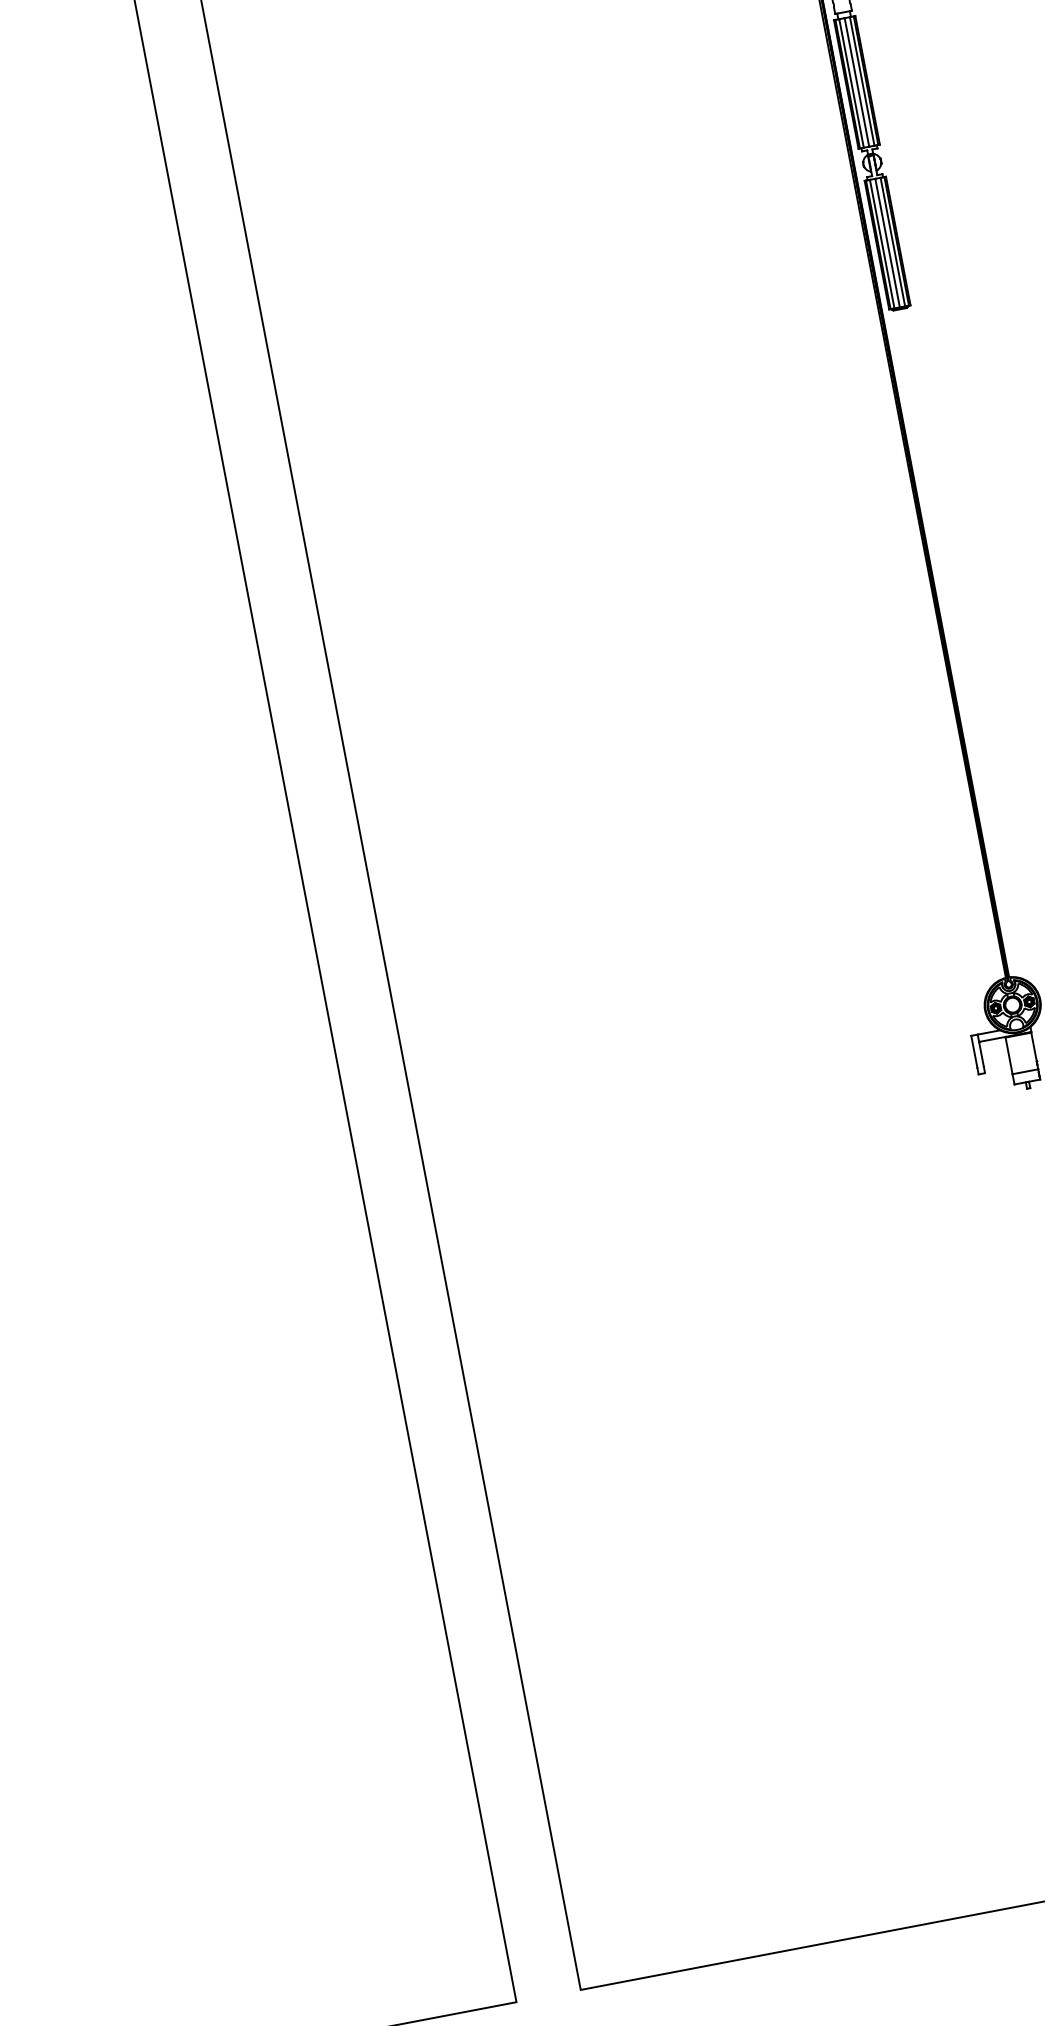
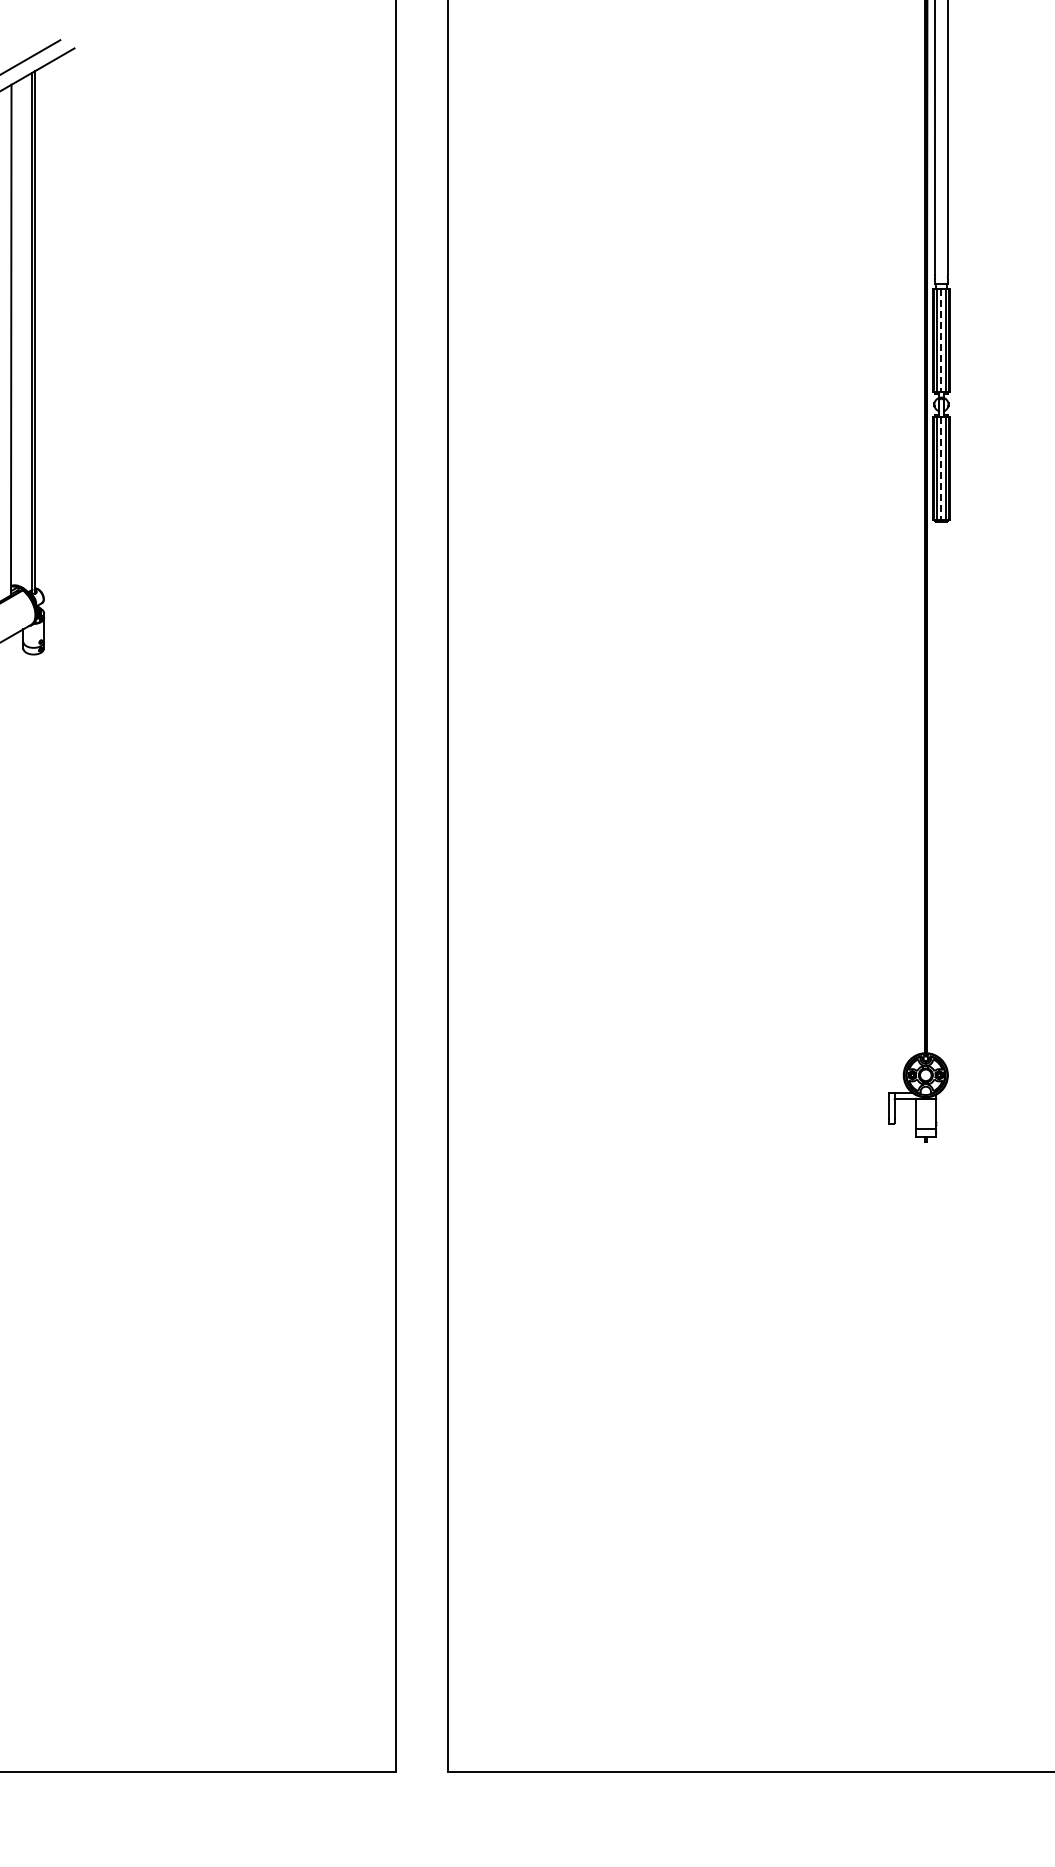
line: (857, 82) -> (941, 340), solid -> dashed
line: (887, 243) -> (941, 469), solid -> dashed

